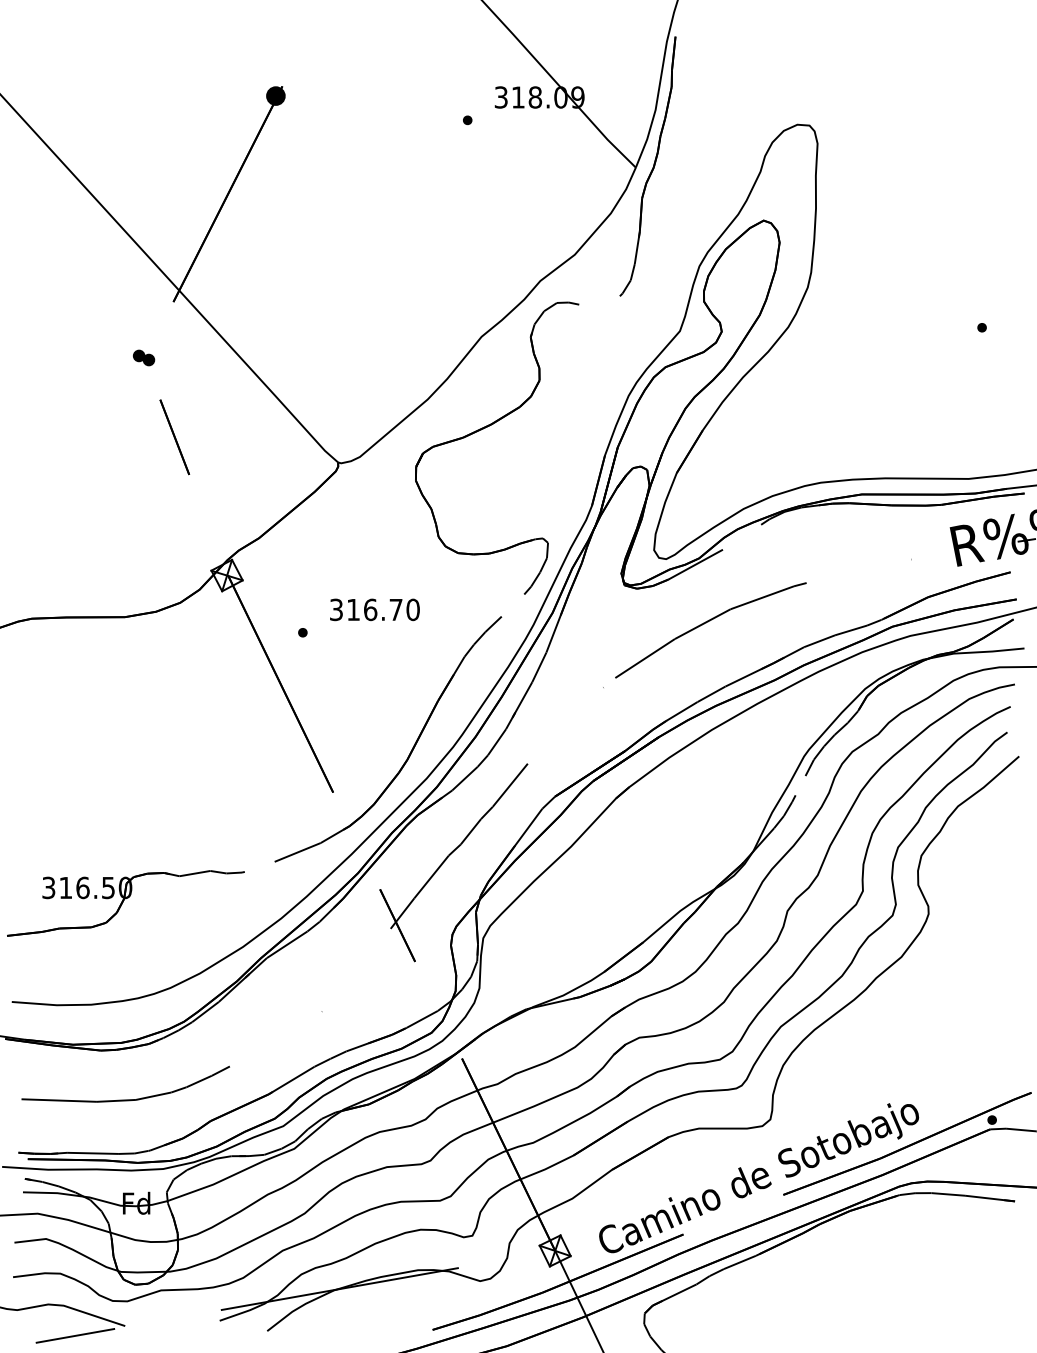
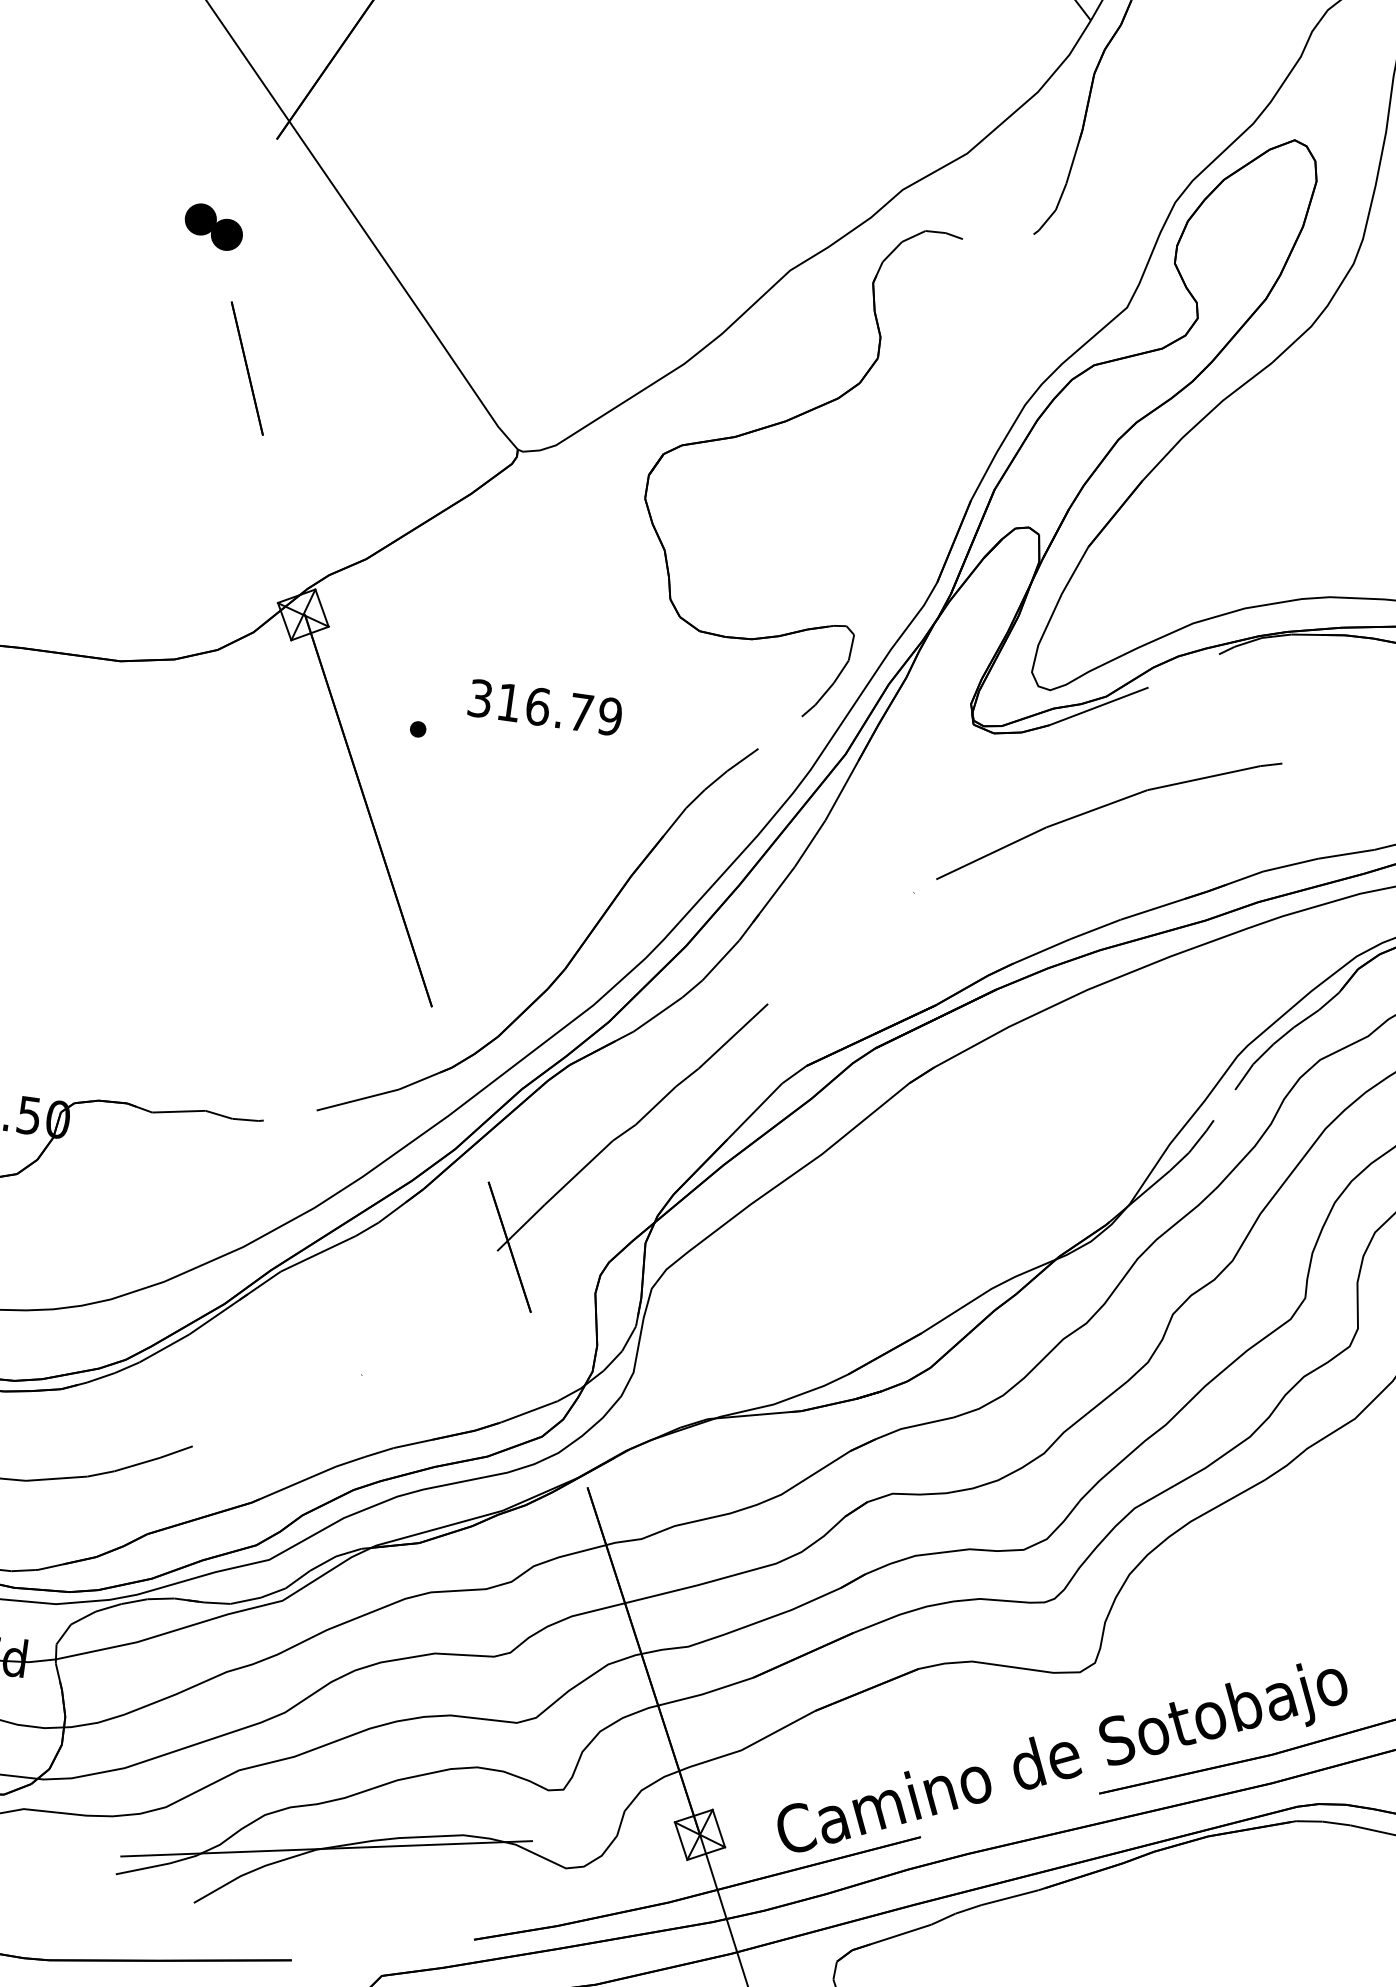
part: (143, 357) -> (213, 226), size x1.67
text: (412, 609) -> (609, 715), 316.70 -> 316.79

